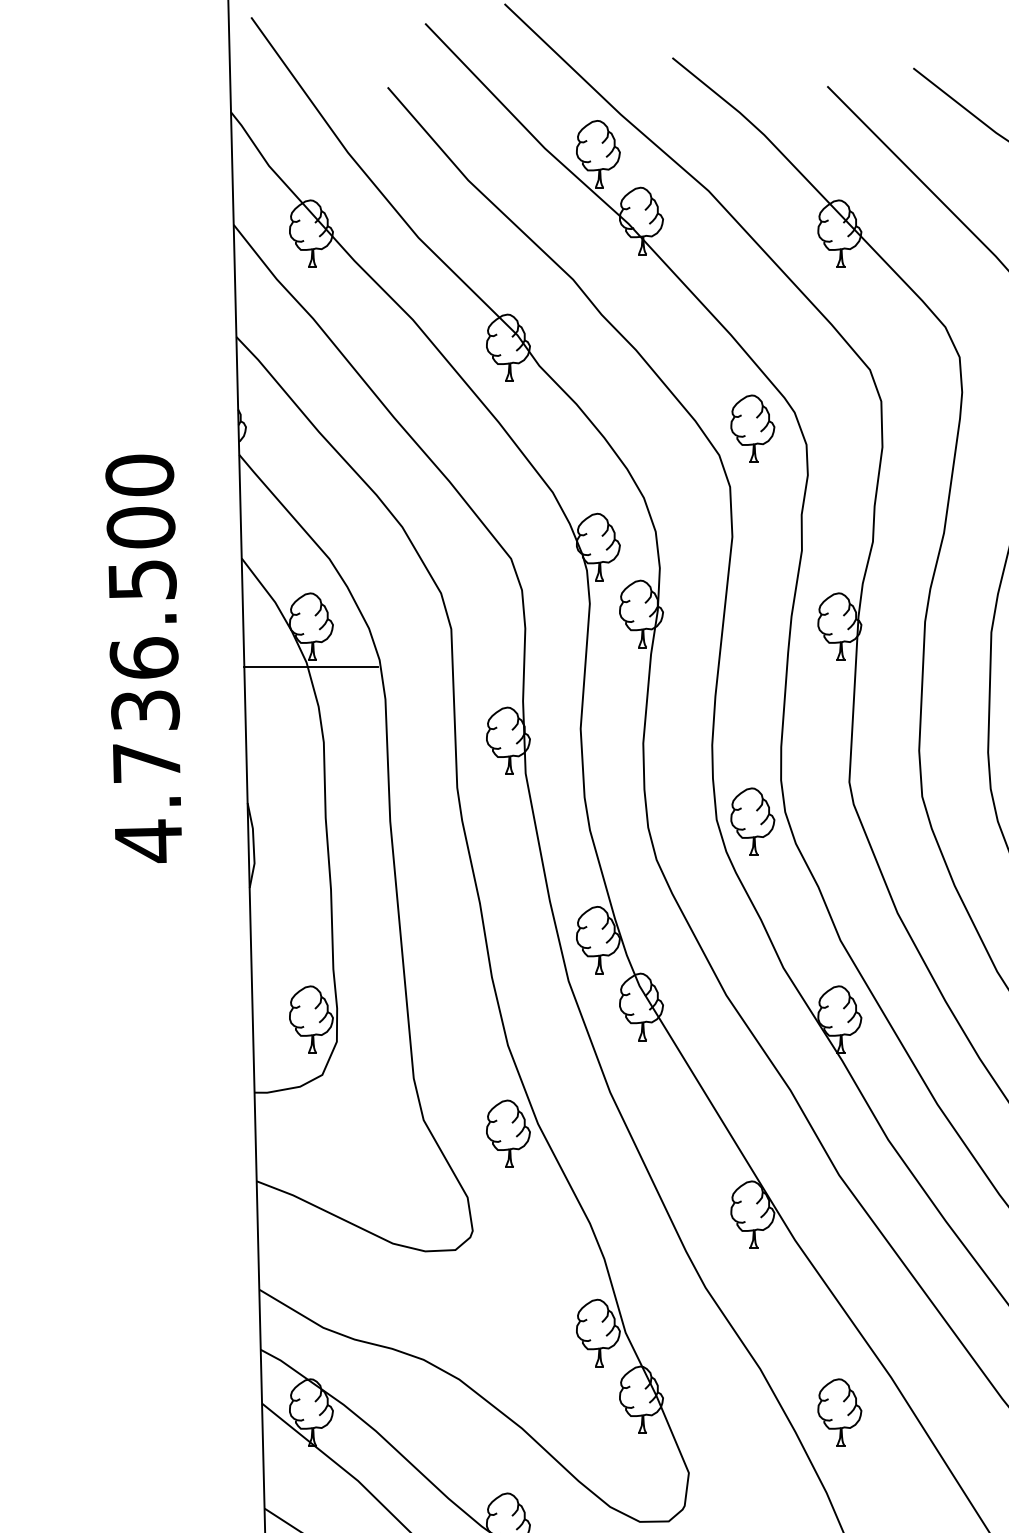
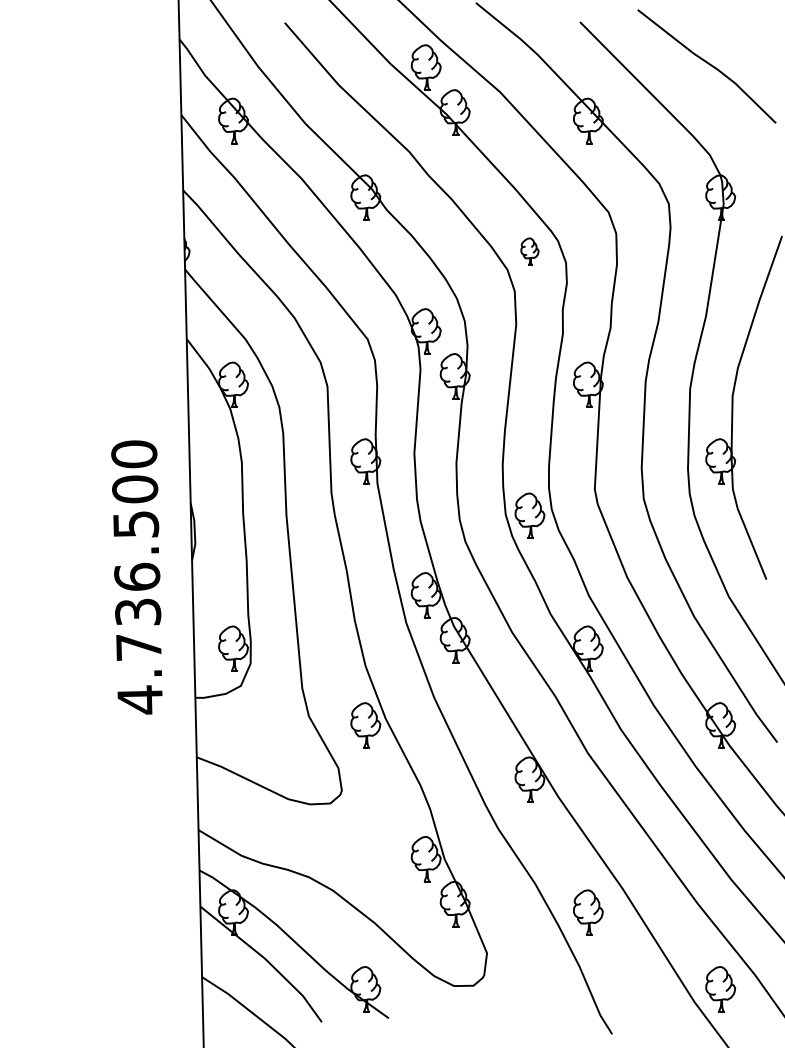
part: (752, 428) -> (529, 251), size x0.6
text: (143, 658) -> (136, 577), moved
line: (309, 666) -> (232, 411), removed

